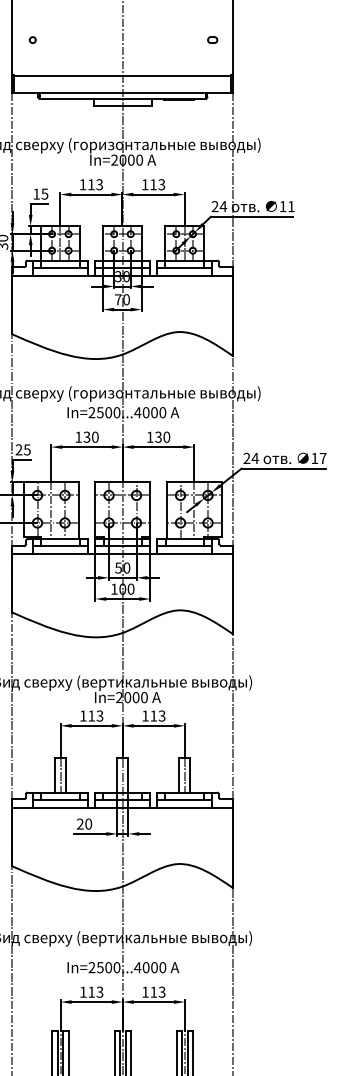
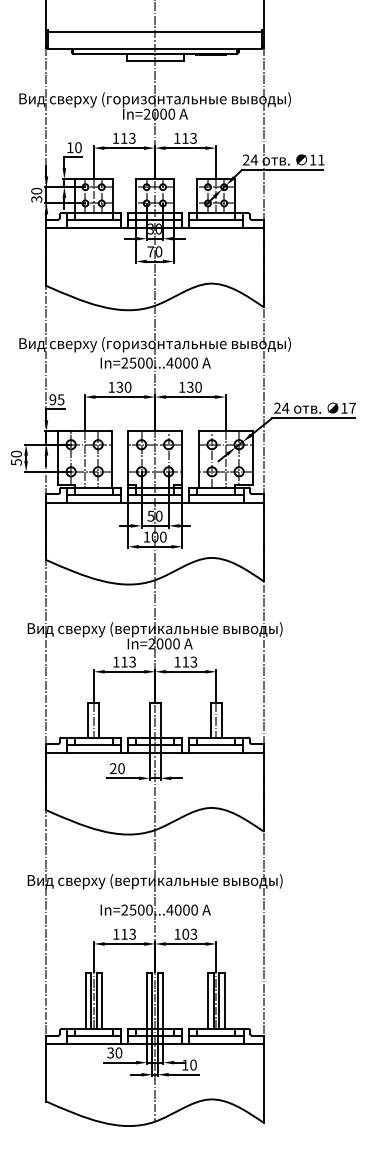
text: (45, 193) -> (78, 147), 15 -> 10
text: (18, 450) -> (52, 400), 25 -> 95
text: (153, 991) -> (185, 933), 113 -> 103

